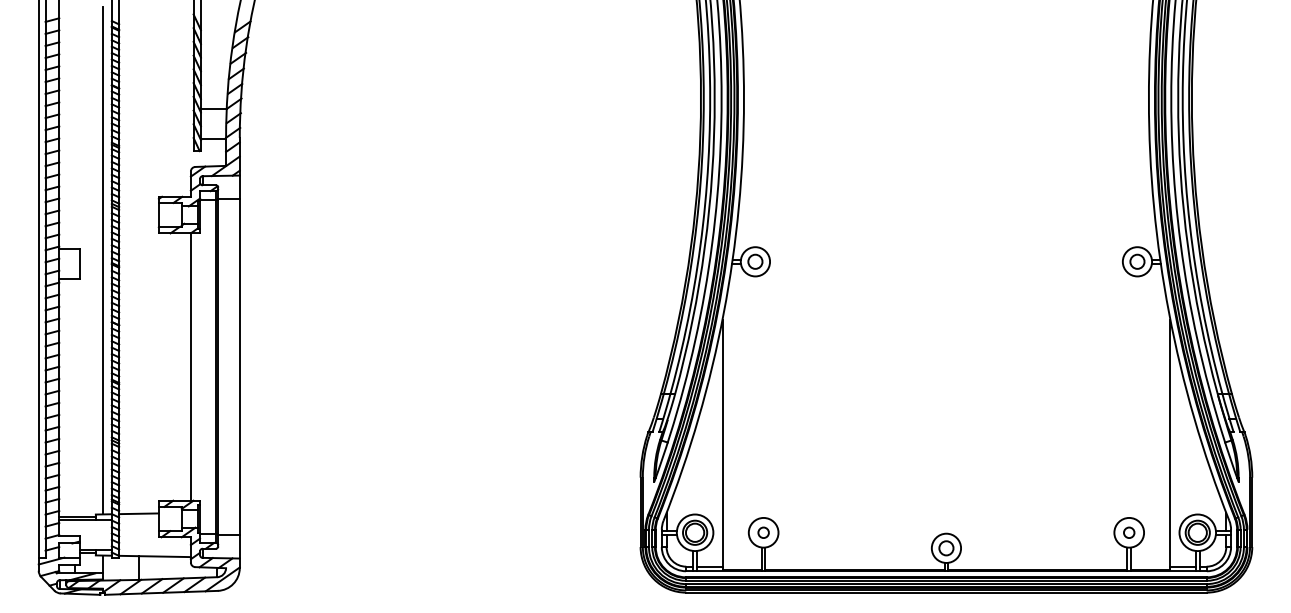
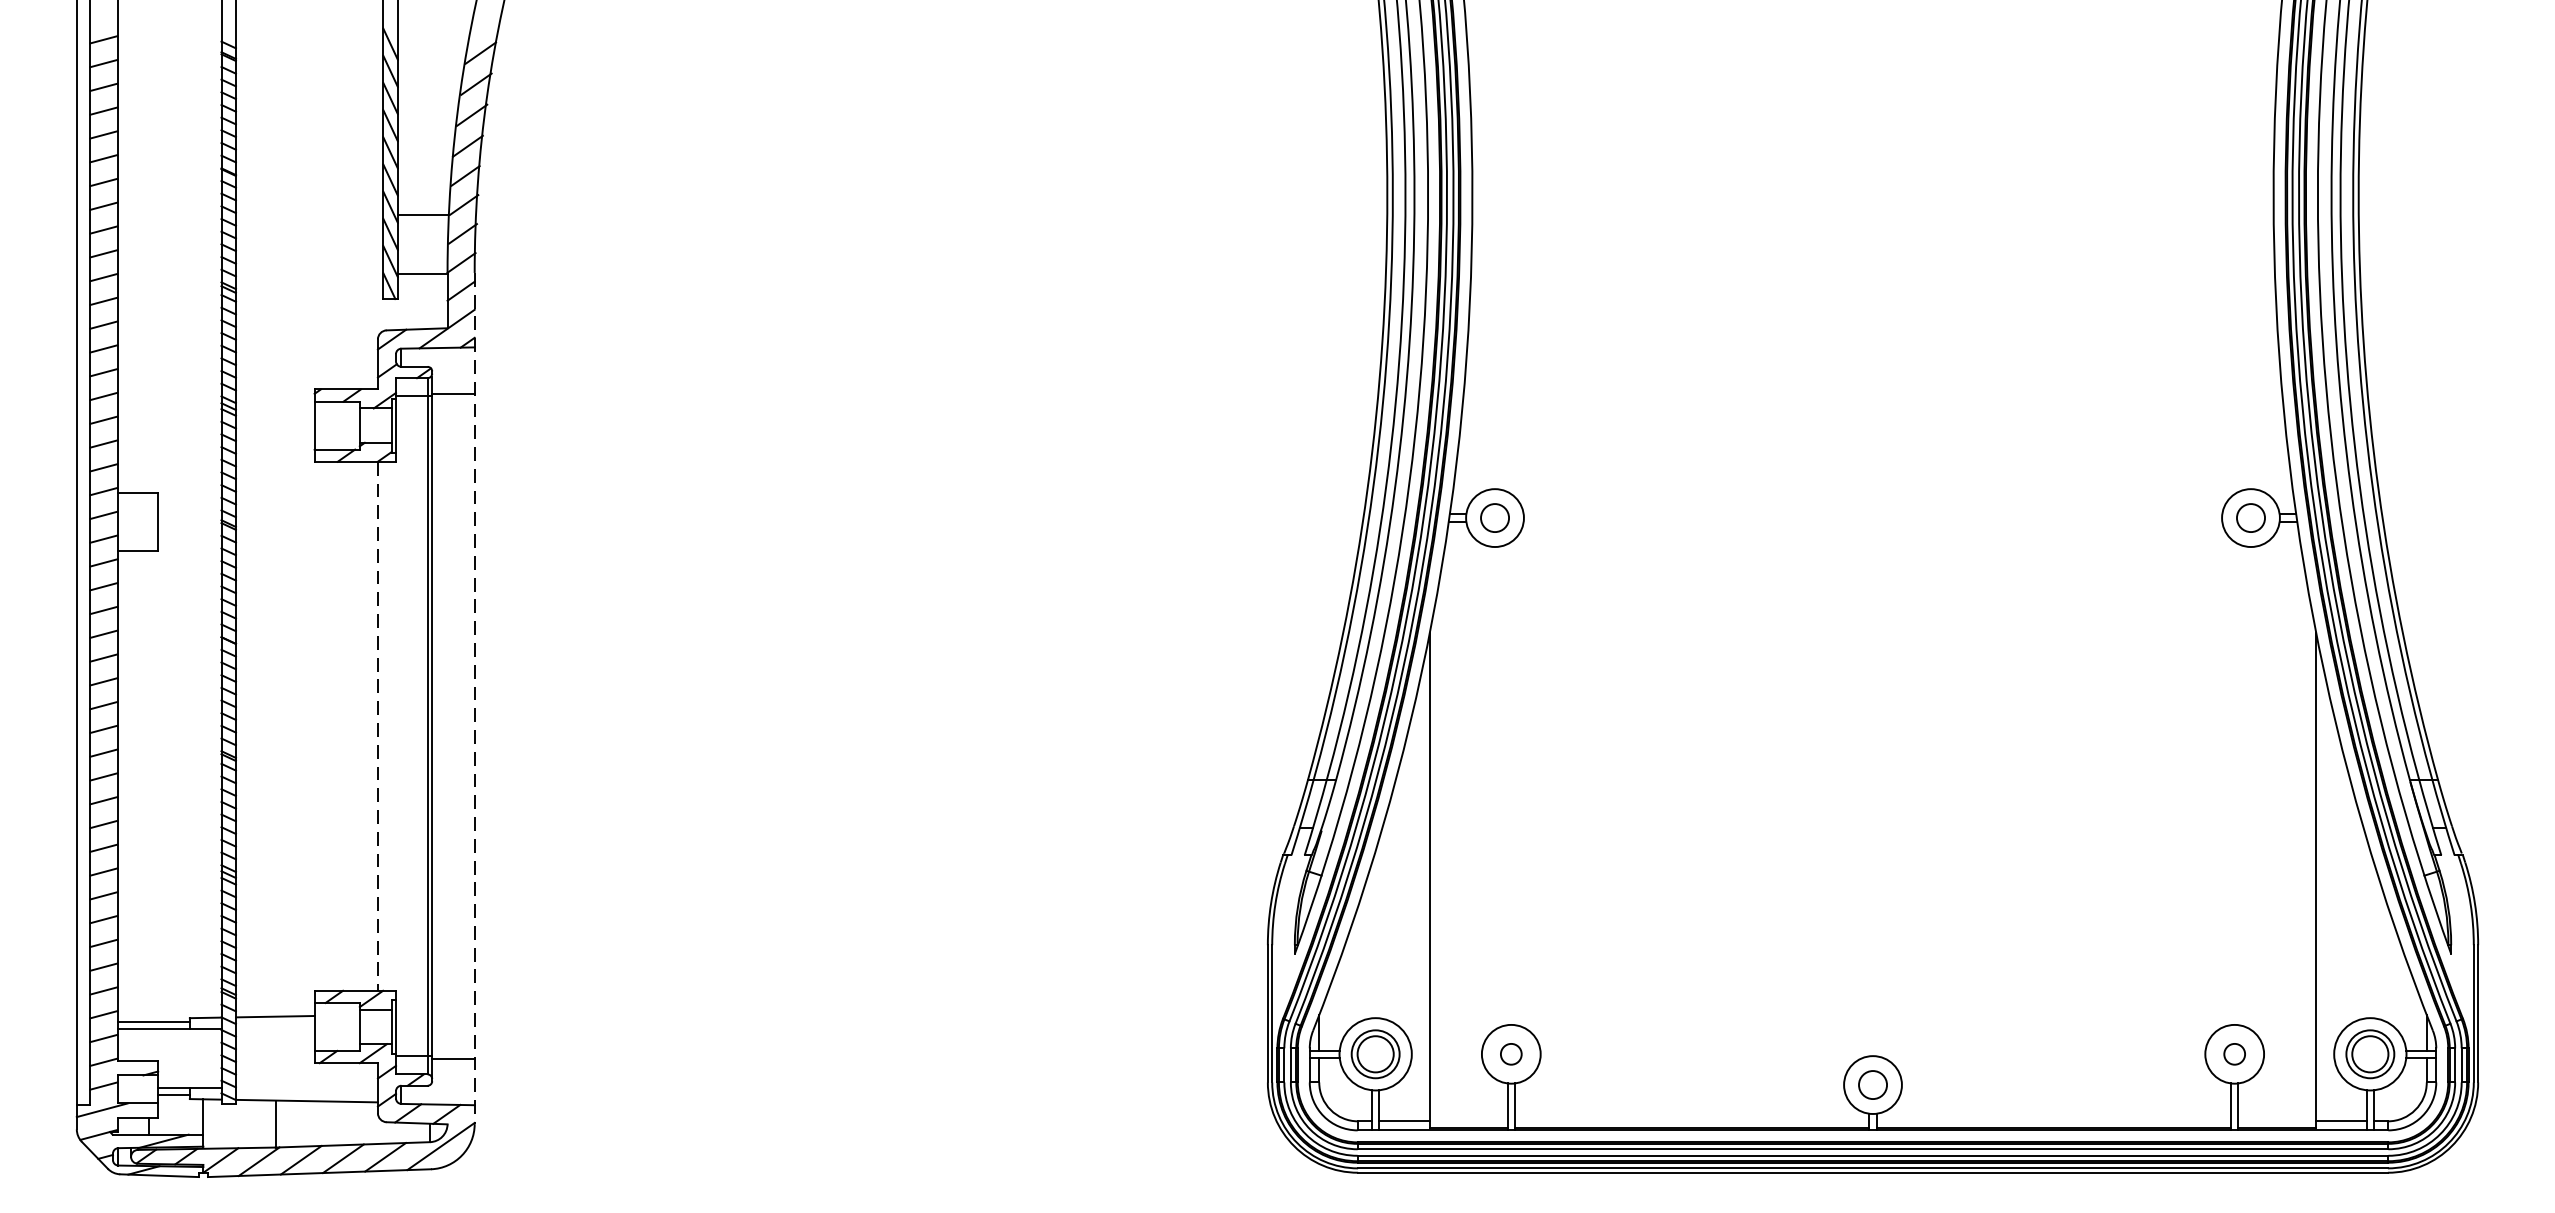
line: (102, 260) -> (203, 515), removed
line: (239, 353) -> (474, 699), solid -> dashed
line: (190, 367) -> (377, 727), solid -> dashed

